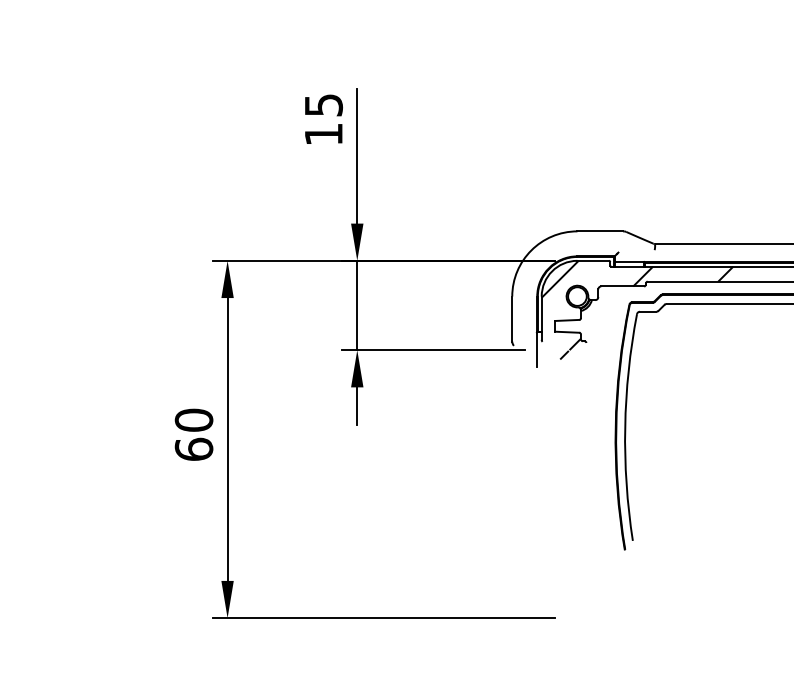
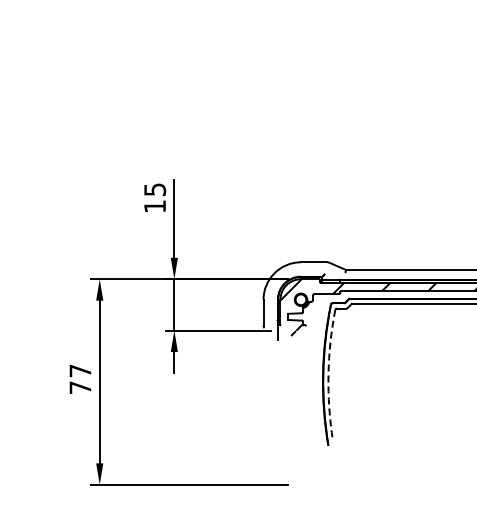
arc: (625, 428) -> (328, 375), solid -> dashed
text: (194, 435) -> (80, 379), 60 -> 77

